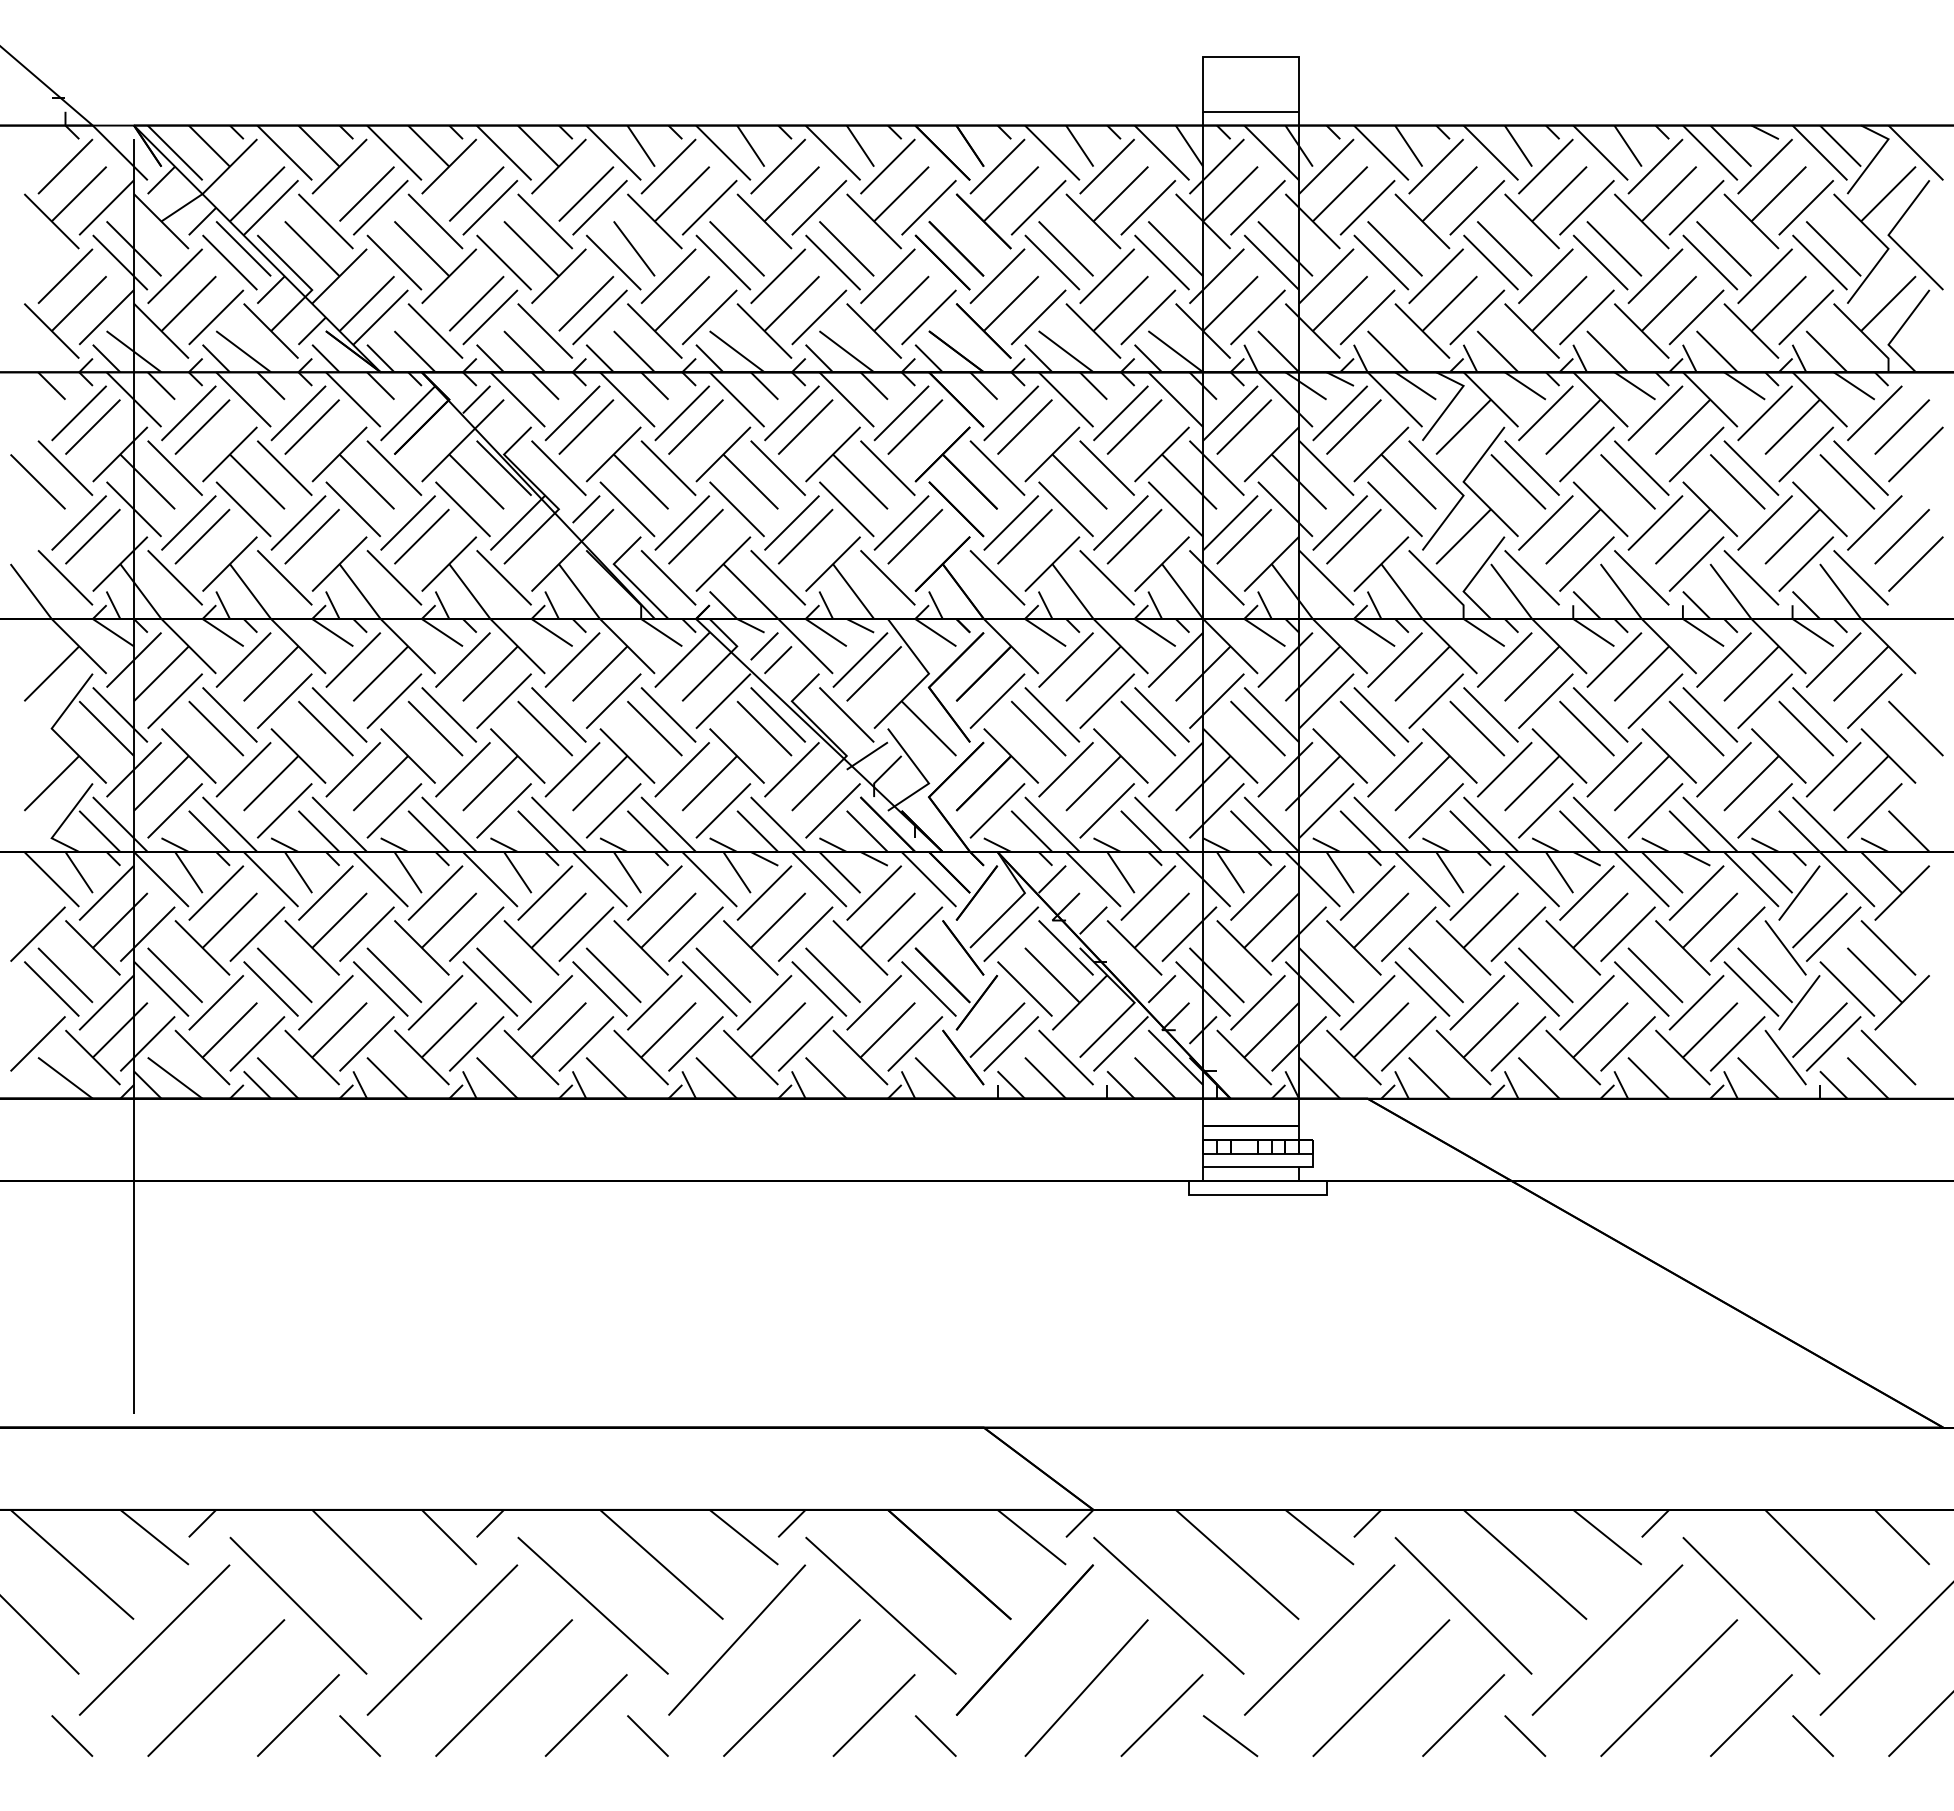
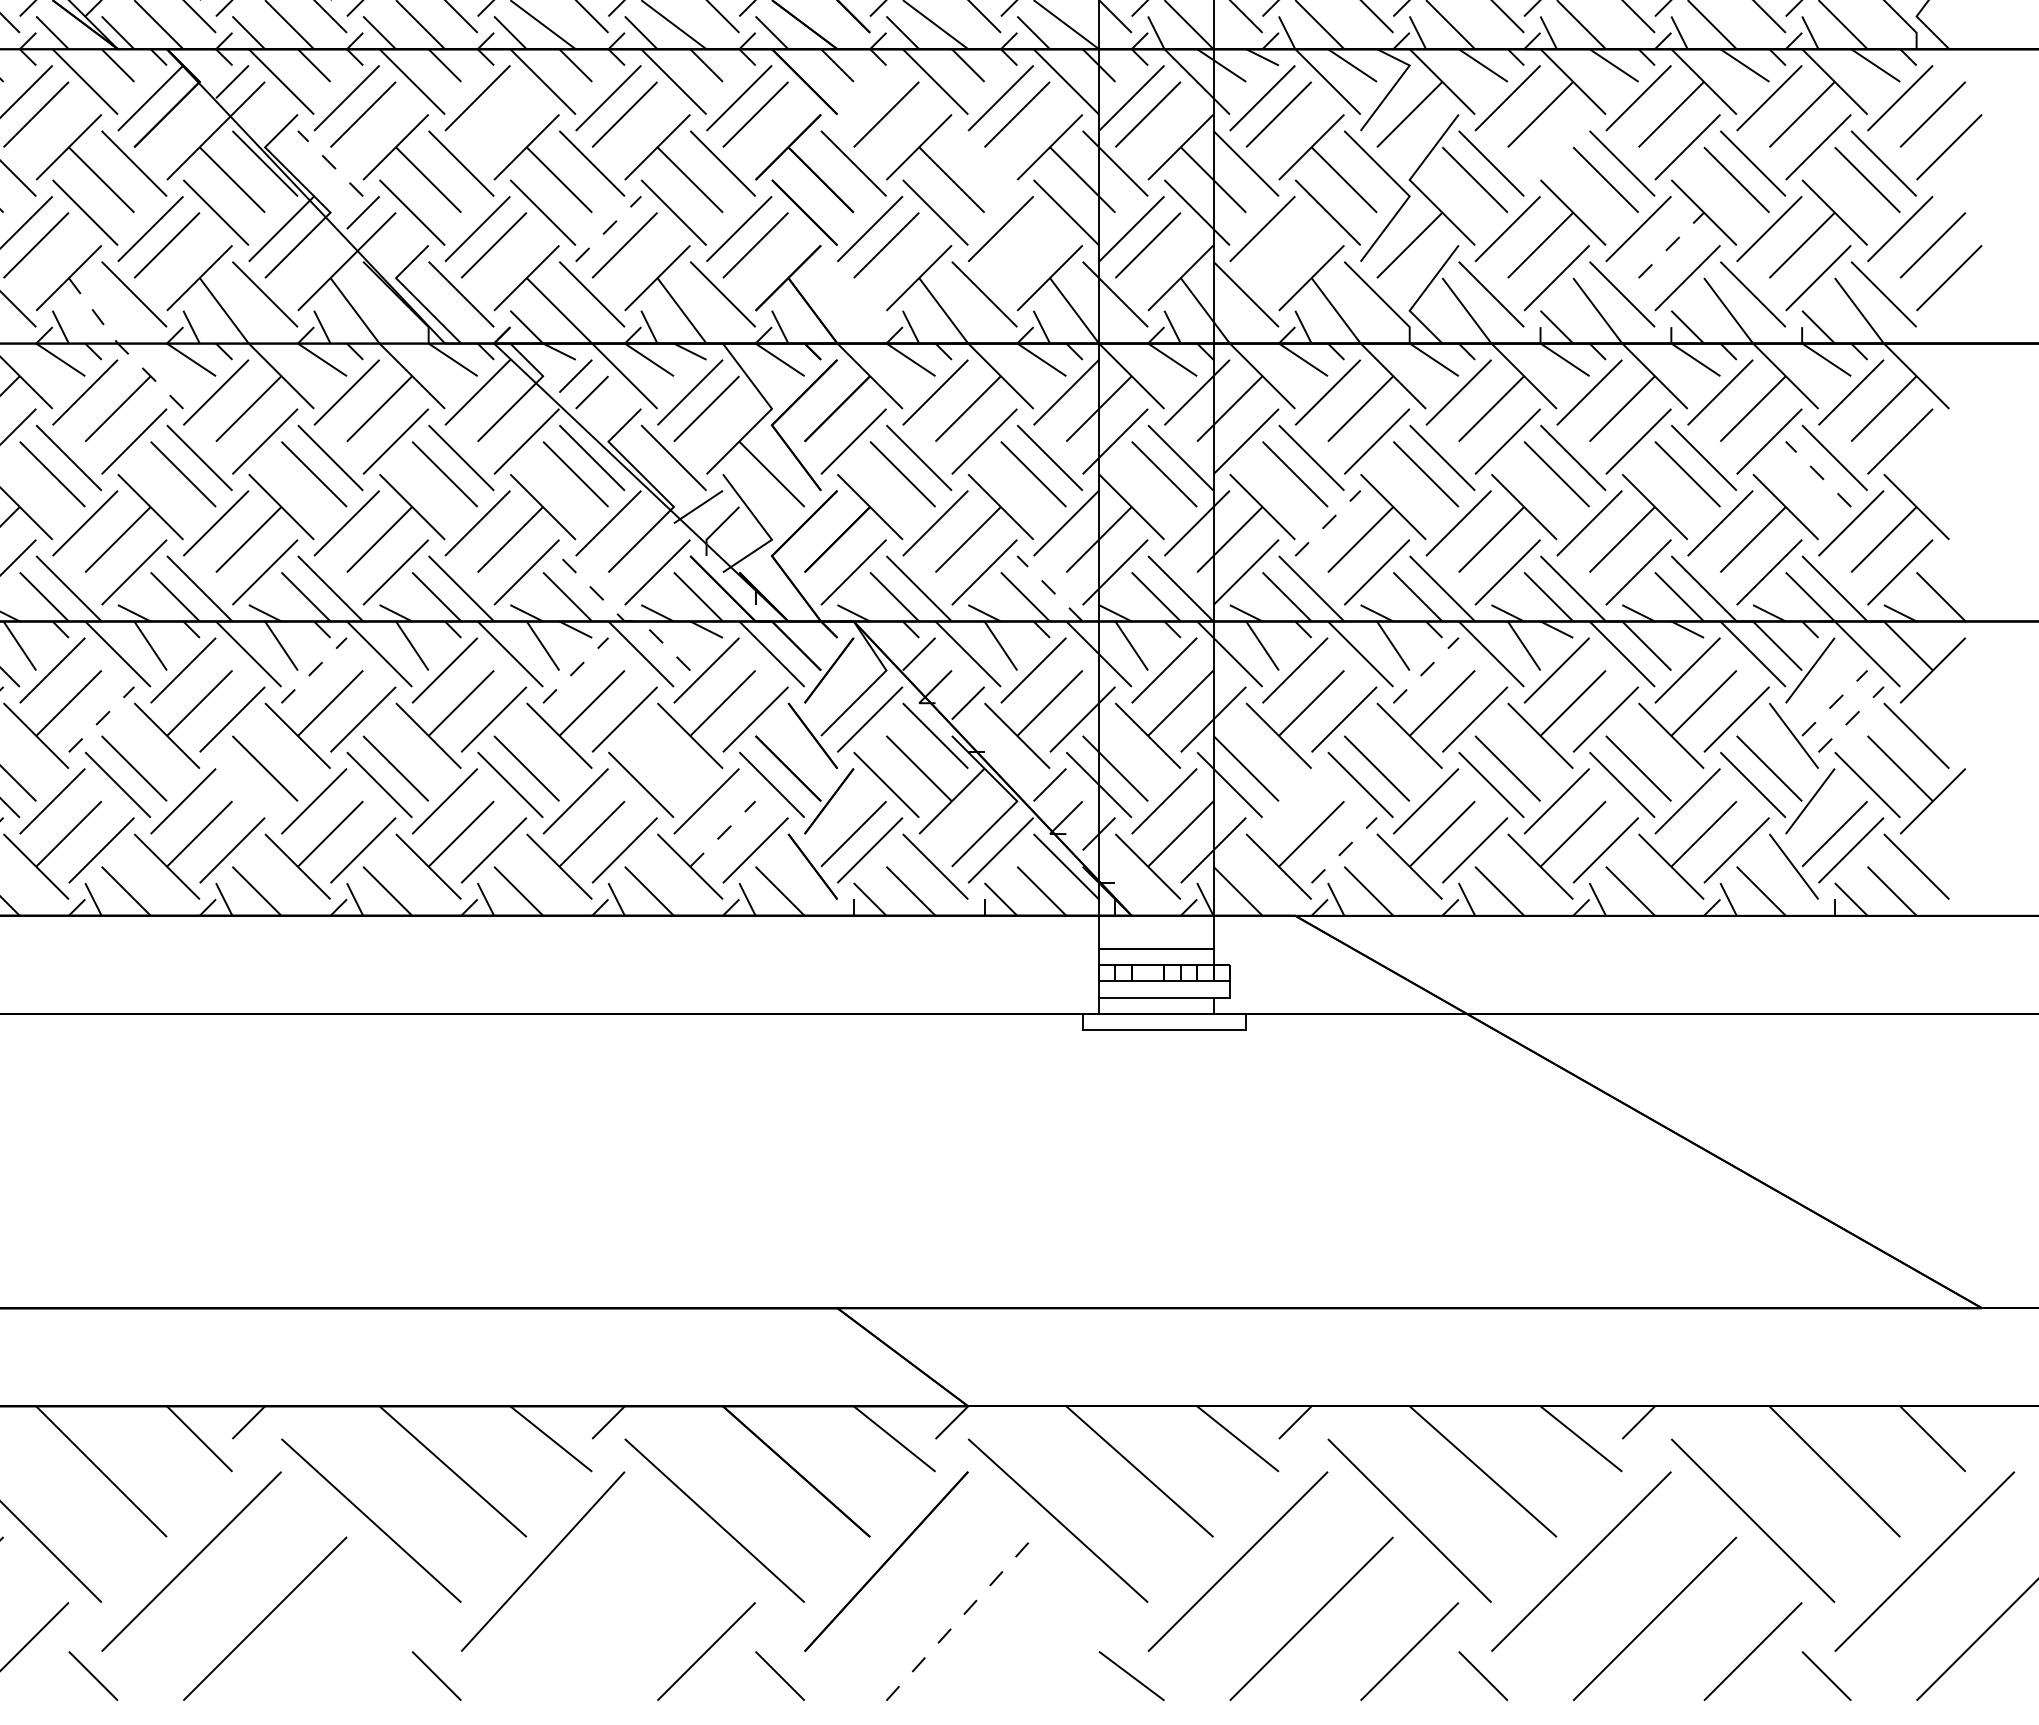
line: (1011, 413) -> (870, 98), removed
line: (695, 426) -> (493, 113), removed
line: (1586, 454) -> (1556, 147), removed
line: (1106, 467) -> (983, 162), removed
line: (558, 468) -> (330, 164), solid -> dashed
line: (791, 523) -> (607, 229), solid -> dashed
line: (1134, 536) -> (1017, 245), removed
line: (1353, 536) -> (1278, 245), removed
line: (1682, 536) -> (1670, 245), solid -> dashed
line: (997, 577) -> (853, 294), removed
line: (383, 621) -> (121, 346), solid -> dashed
line: (1806, 728) -> (1818, 474), solid -> dashed
line: (1915, 728) -> (1948, 474), removed
line: (1395, 769) -> (1328, 523), solid -> dashed
line: (1162, 824) -> (1050, 588), solid -> dashed
line: (804, 850) -> (623, 619), solid -> dashed
line: (545, 893) -> (314, 671), solid -> dashed
line: (764, 893) -> (575, 671), solid -> dashed
line: (1477, 893) -> (1426, 671), solid -> dashed
line: (1819, 920) -> (1834, 703), solid -> dashed
line: (367, 934) -> (102, 719), solid -> dashed
line: (1833, 934) -> (1850, 719), solid -> dashed
line: (832, 974) -> (656, 767), removed
line: (490, 988) -> (248, 784), removed
line: (1367, 1002) -> (1295, 801), removed
line: (887, 1030) -> (722, 834), solid -> dashed
line: (1408, 1043) -> (1343, 849), solid -> dashed
line: (791, 1687) -> (607, 1618), removed
line: (1086, 1687) -> (959, 1618), solid -> dashed
line: (585, 1715) -> (362, 1651), removed
line: (1161, 1715) -> (1049, 1651), removed

